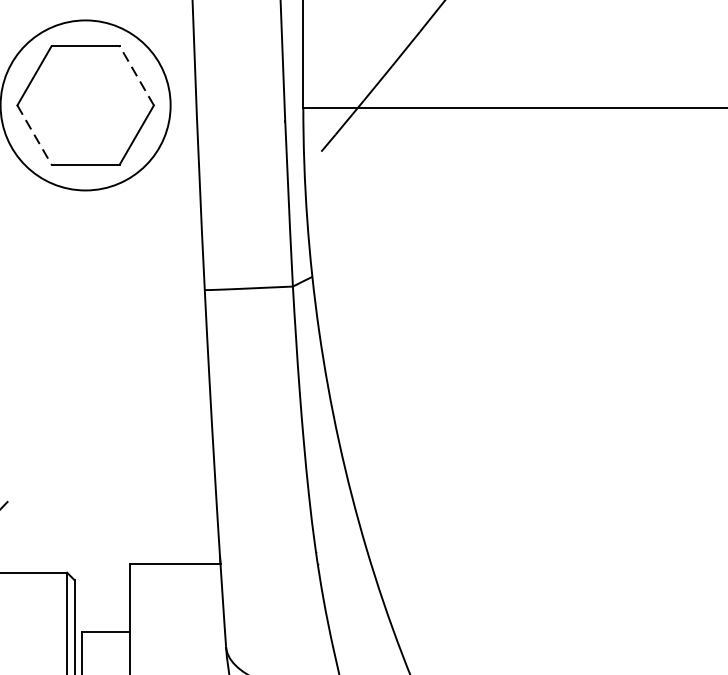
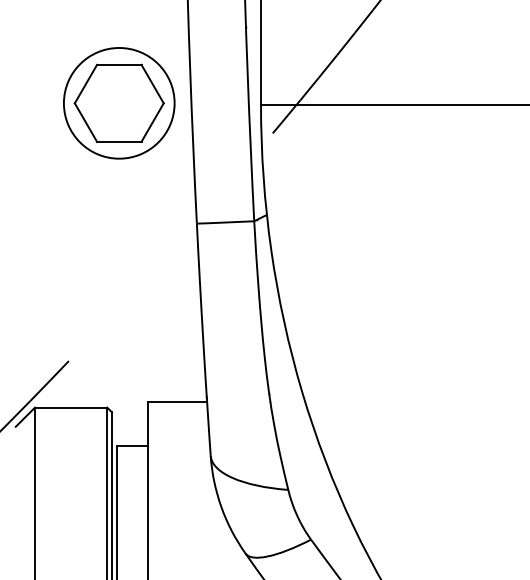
line: (136, 74) -> (152, 83), dashed -> solid
line: (35, 136) -> (86, 123), dashed -> solid

